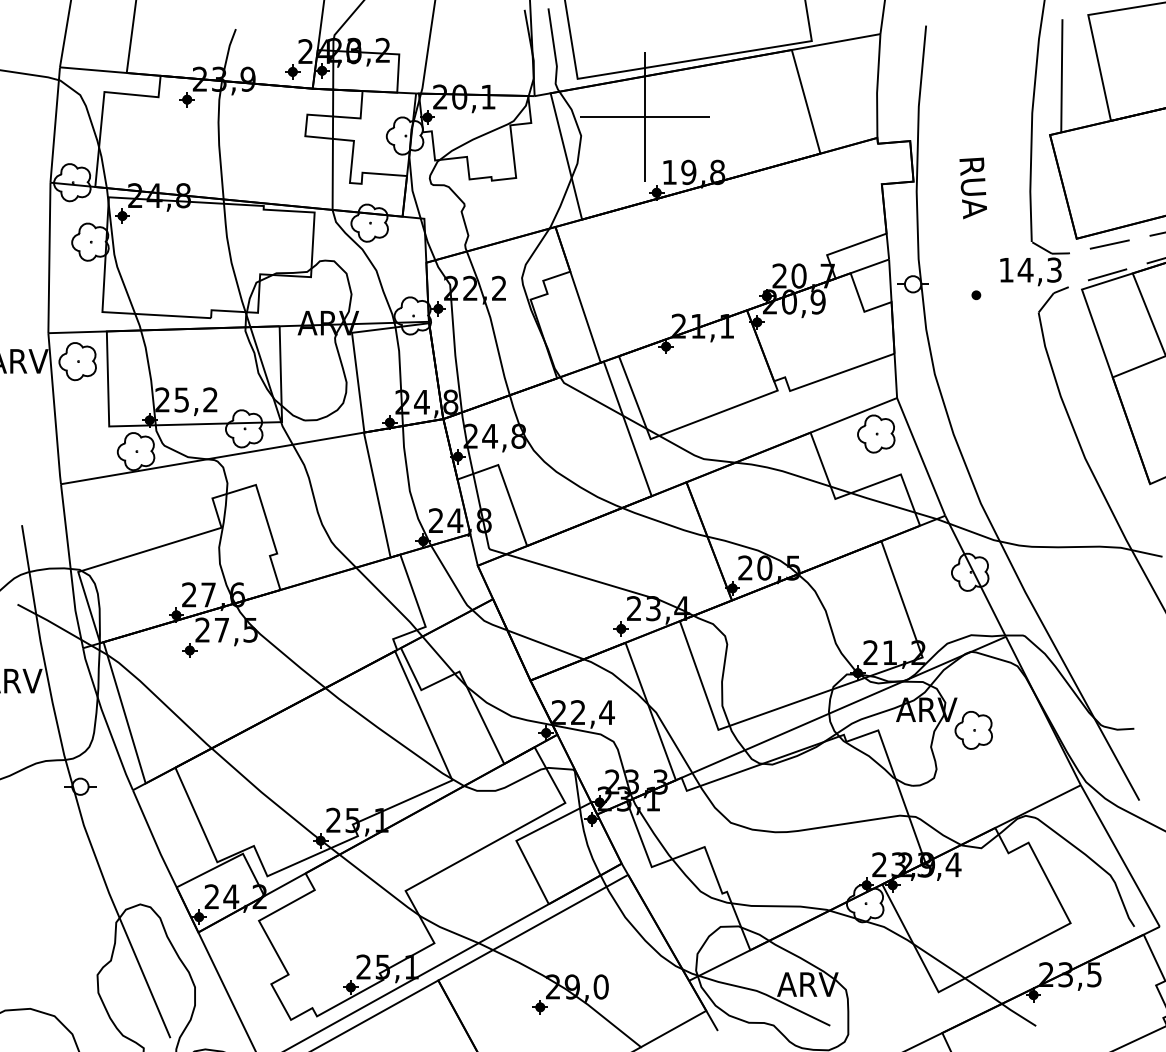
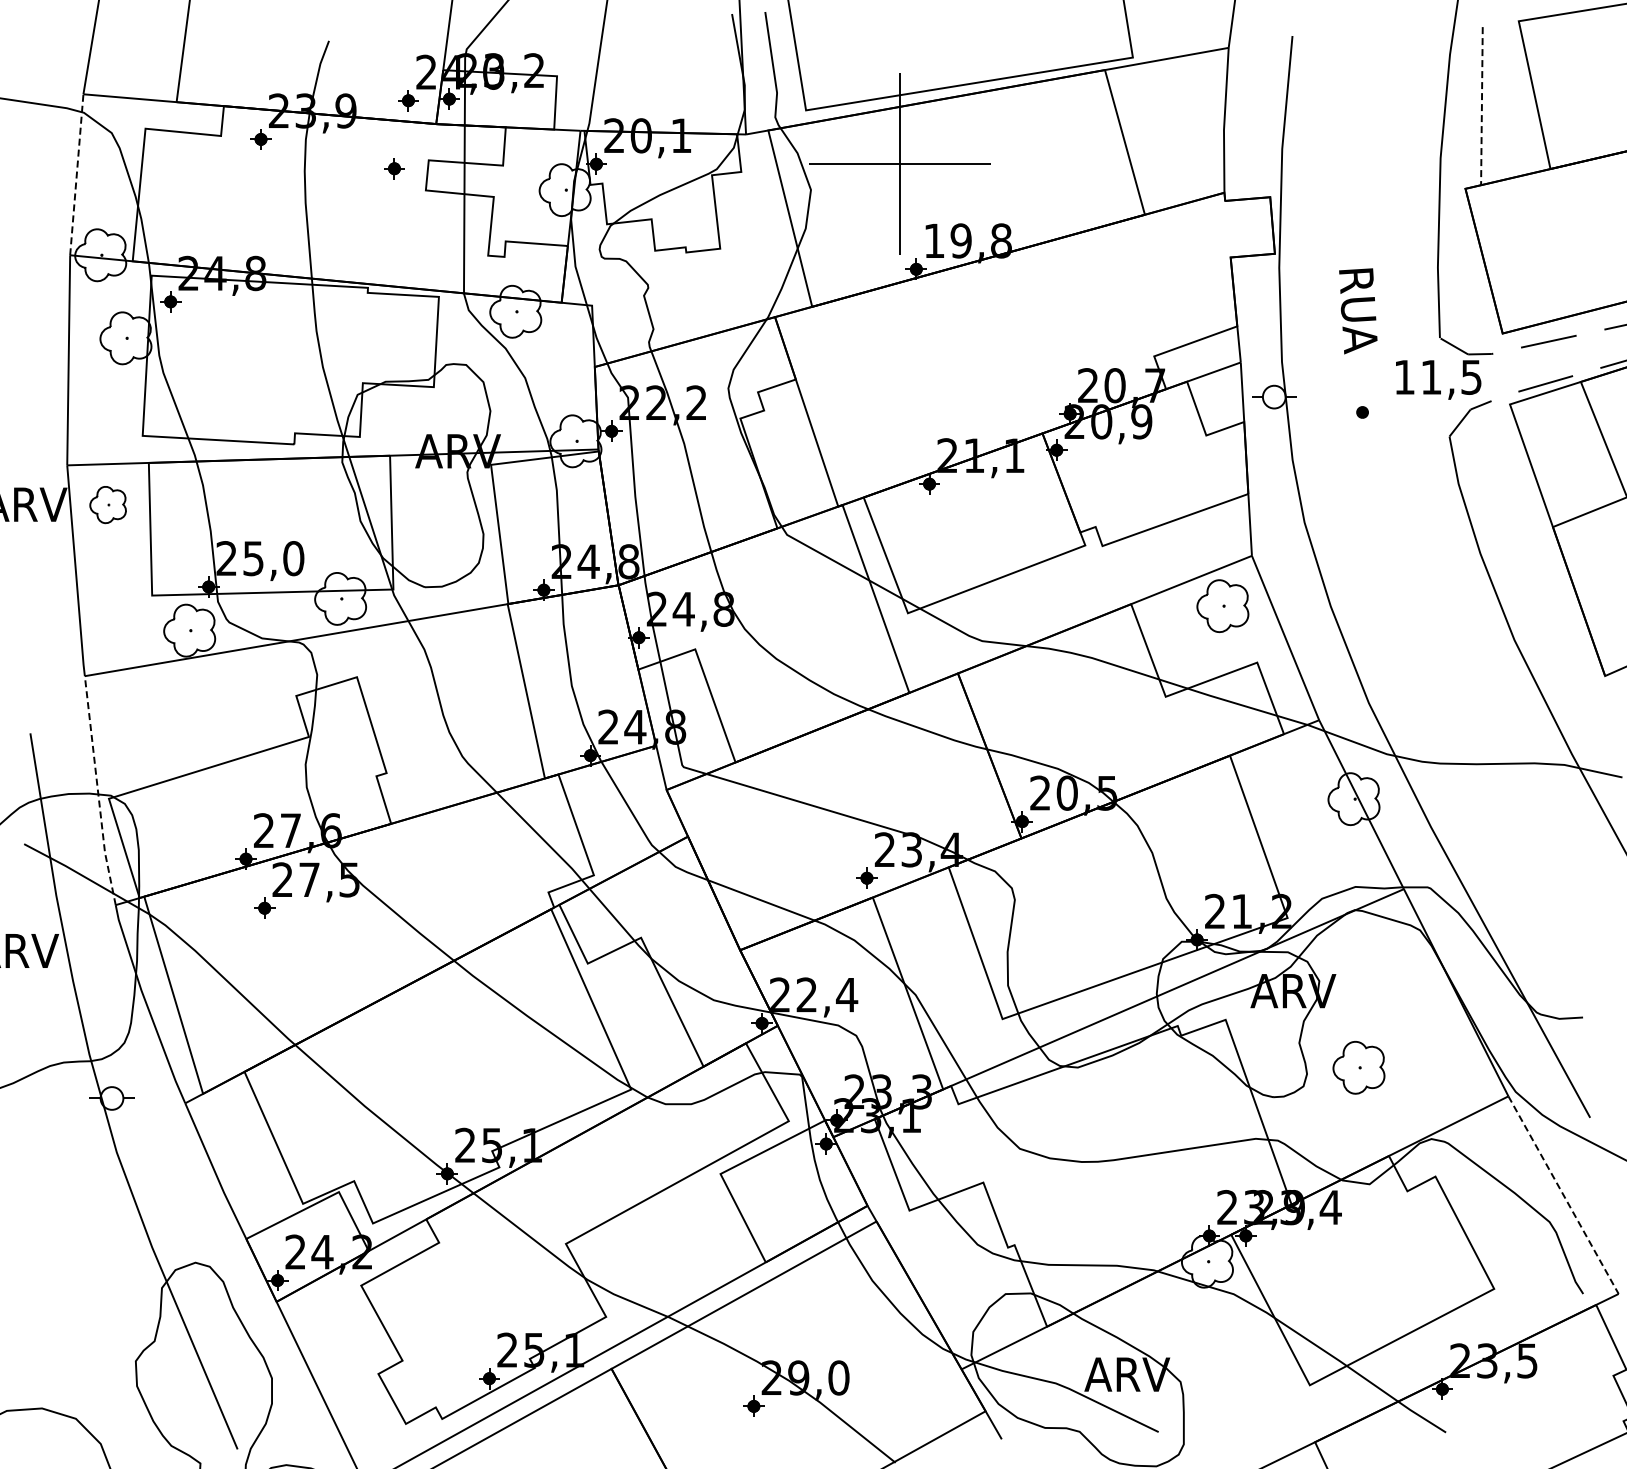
line: (1061, 76) -> (1481, 106), solid -> dashed
part: (282, 120) -> (394, 168), added
line: (55, 124) -> (76, 174), solid -> dashed
text: (973, 188) -> (1358, 311), moved
text: (1039, 269) -> (1450, 376), 14,3 -> 11,5
part: (77, 361) -> (107, 504), size x0.7
text: (210, 399) -> (293, 558), 25,2 -> 25,0
line: (70, 566) -> (98, 791), solid -> dashed
part: (973, 730) -> (1358, 1067), moved
line: (1120, 856) -> (1563, 1195), solid -> dashed

